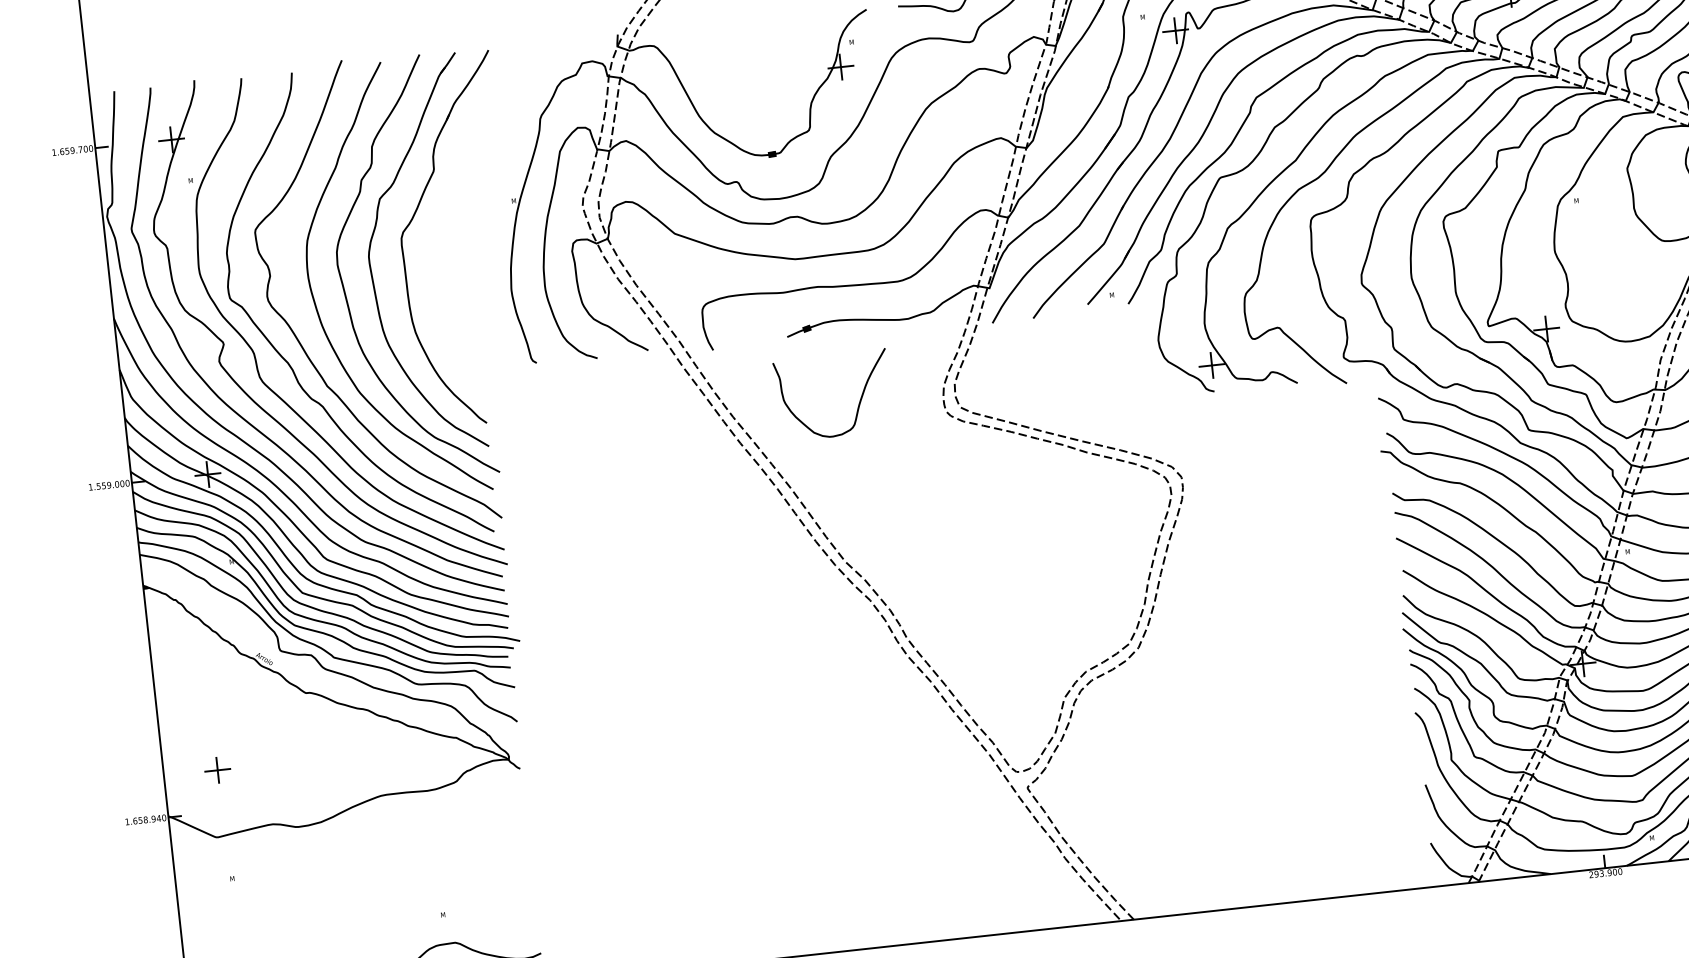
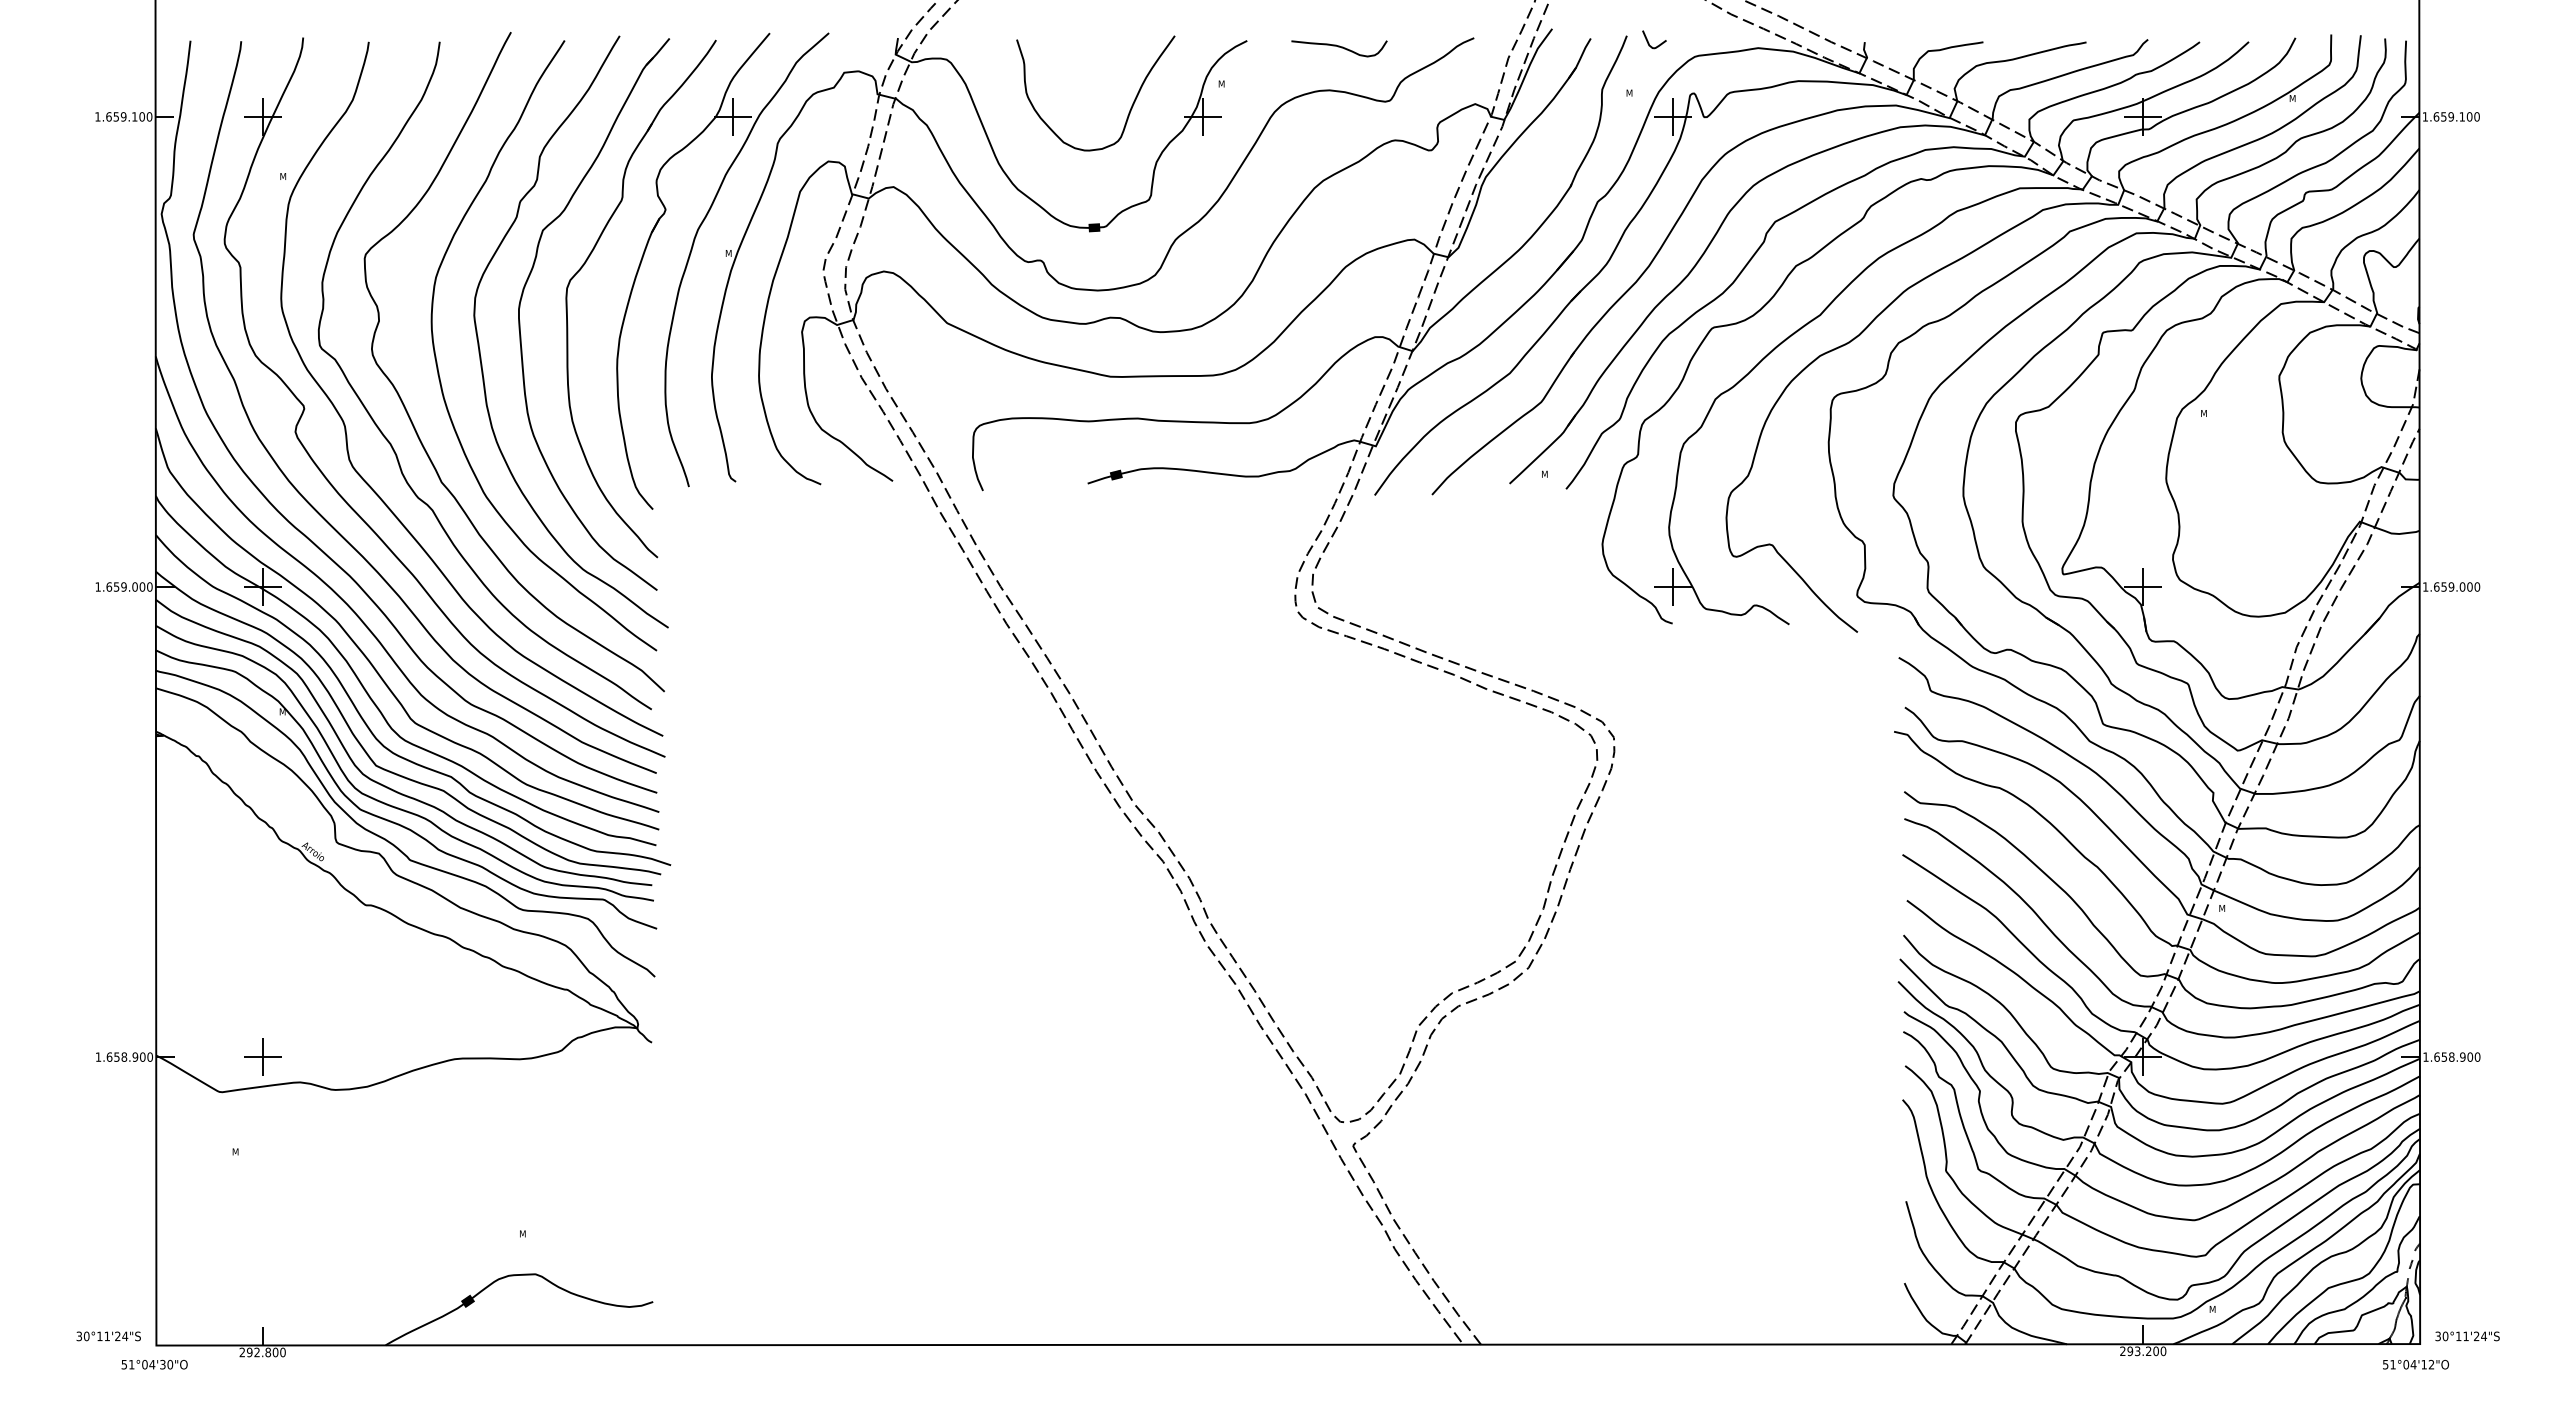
text: (80, 149) -> (134, 116), 1.659.700 -> 1.659.100
part: (486, 209) -> (689, 260), added
curve: (859, 402) -> (1130, 107), moved
text: (98, 486) -> (109, 586), 1.559.000 -> 1.659.000
part: (217, 769) -> (262, 1056), moved
text: (158, 818) -> (142, 1056), 1.658.940 -> 1.658.900
text: (1609, 872) -> (2148, 1351), 293.900 -> 293.200

